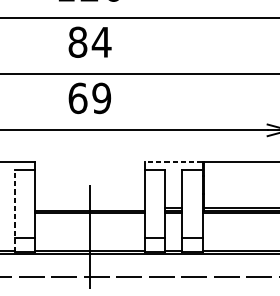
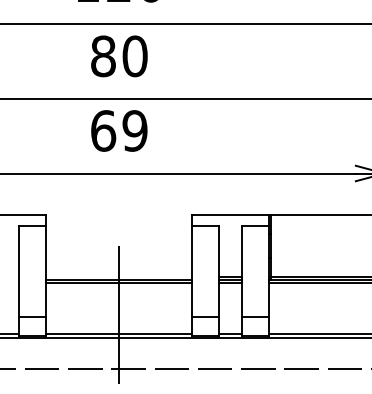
text: (101, 42) -> (134, 56), 84 -> 80
line: (173, 161) -> (230, 215), dashed -> solid
line: (14, 211) -> (19, 281), dashed -> solid

